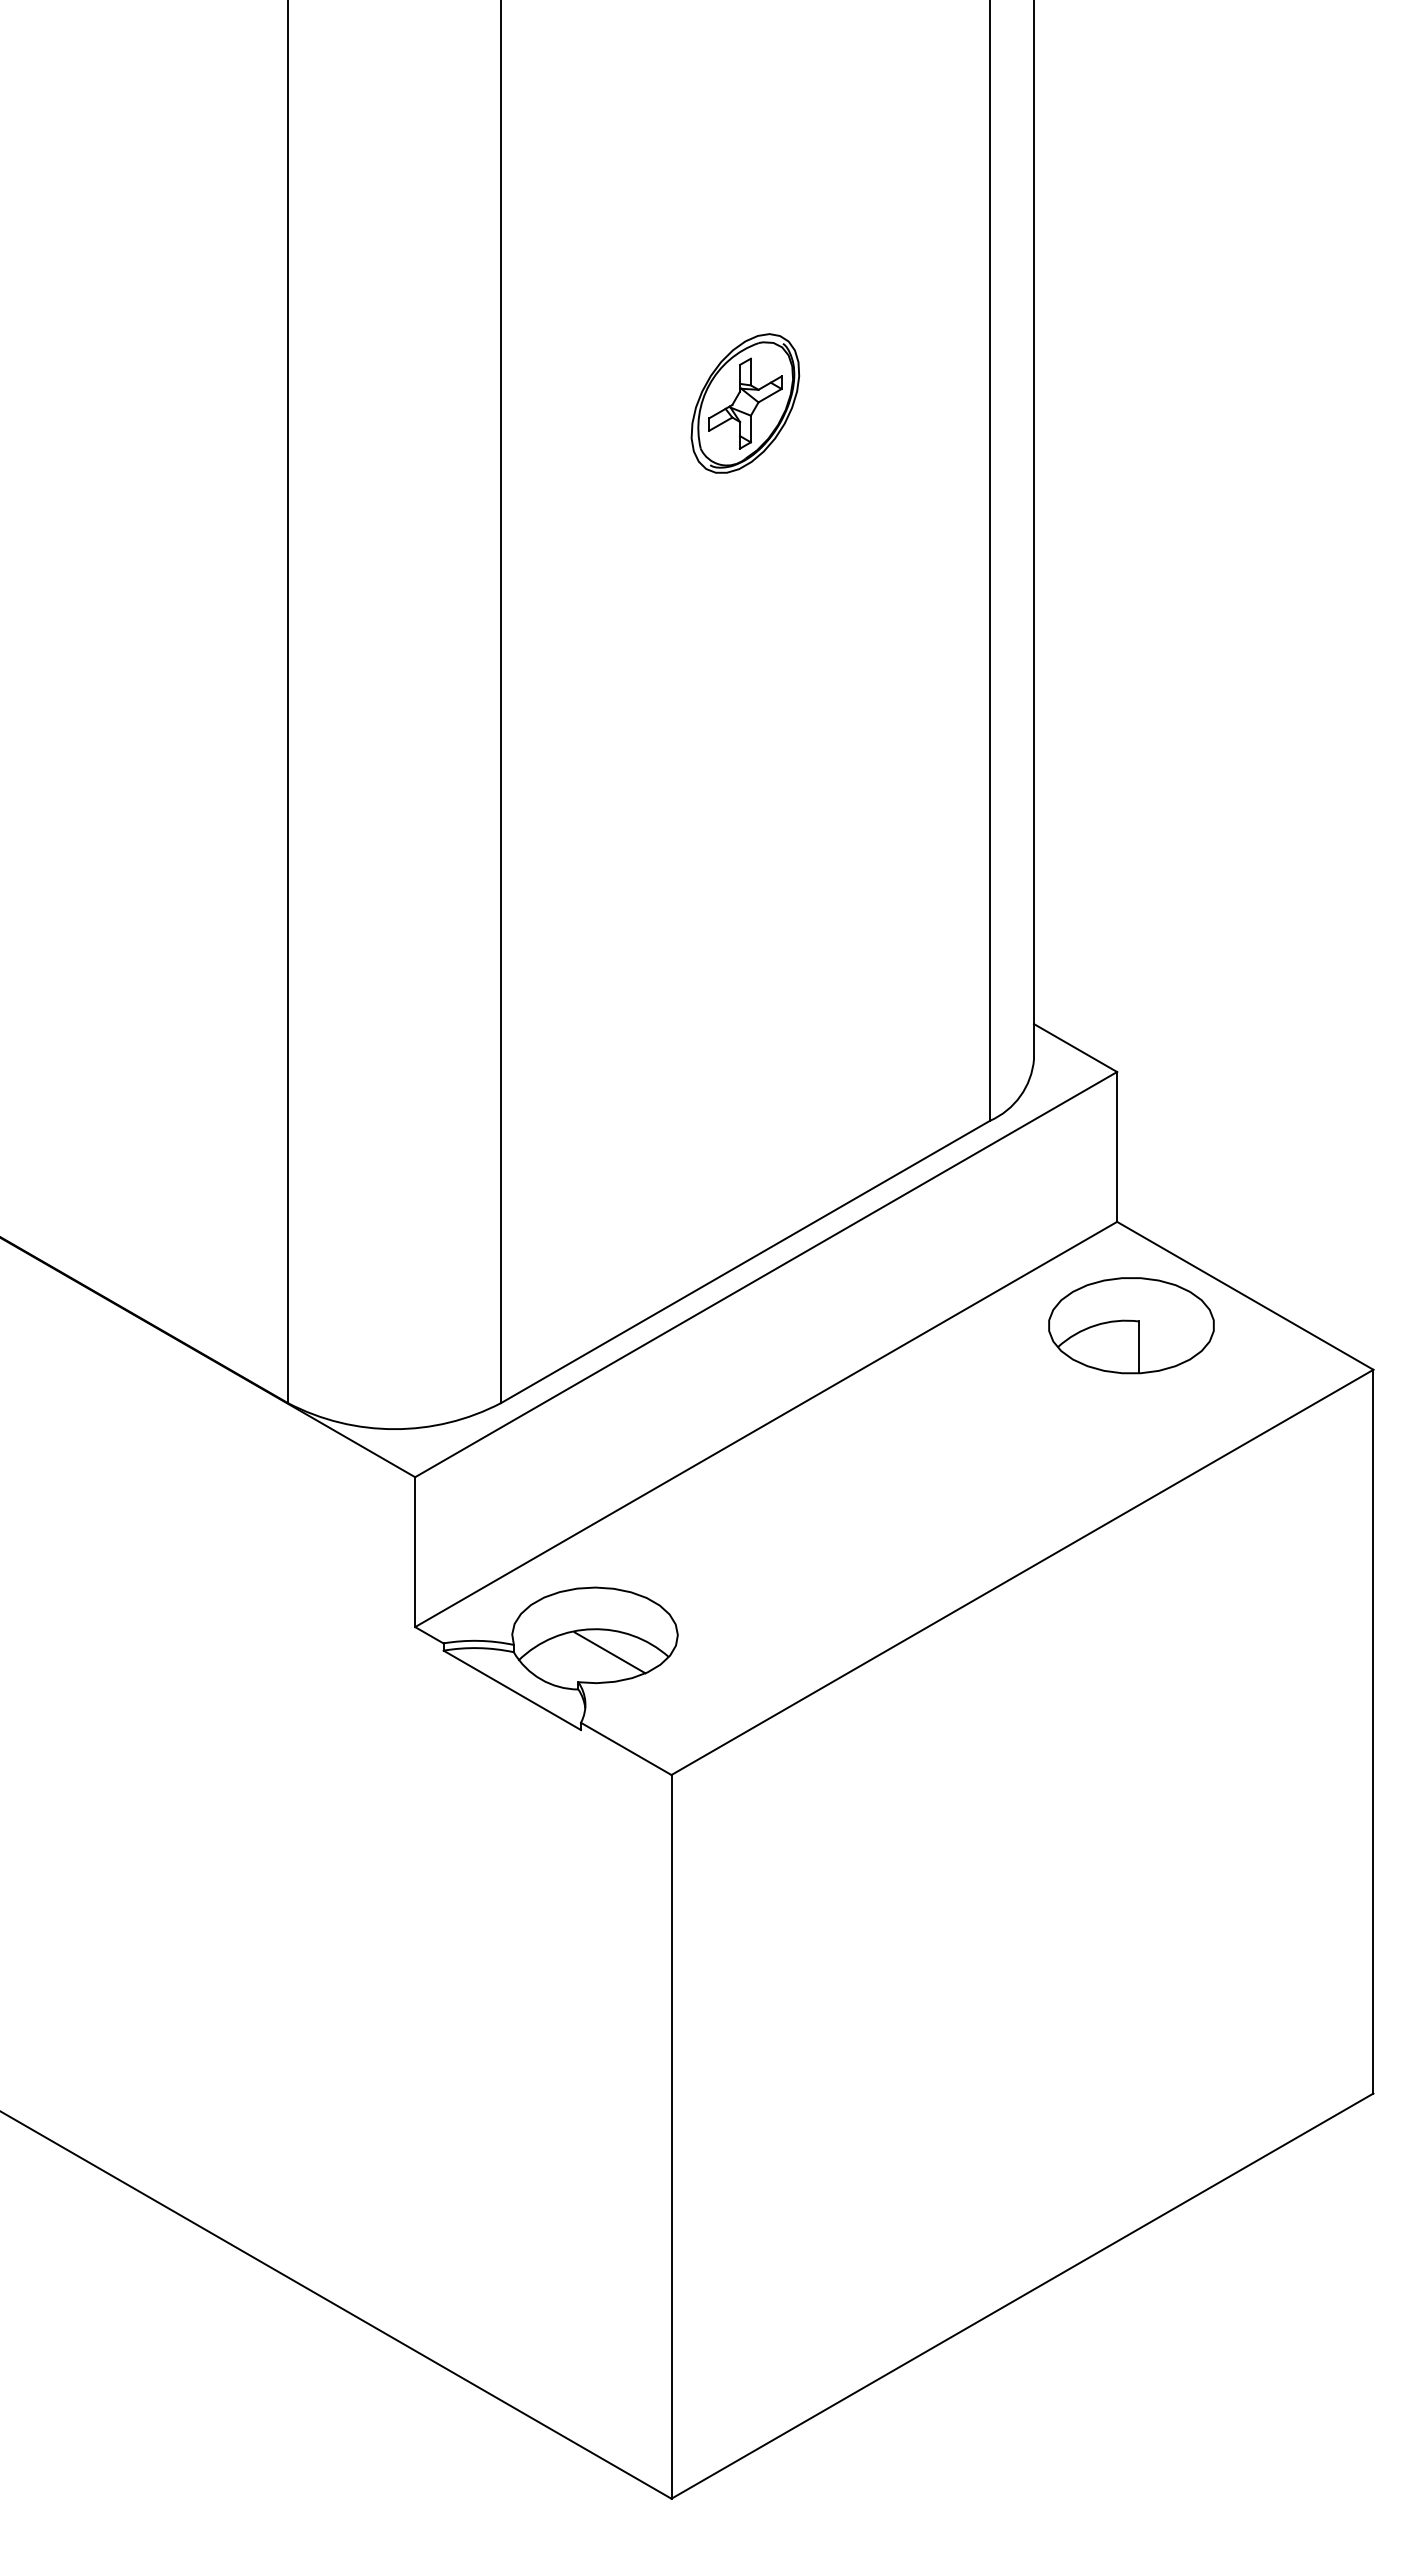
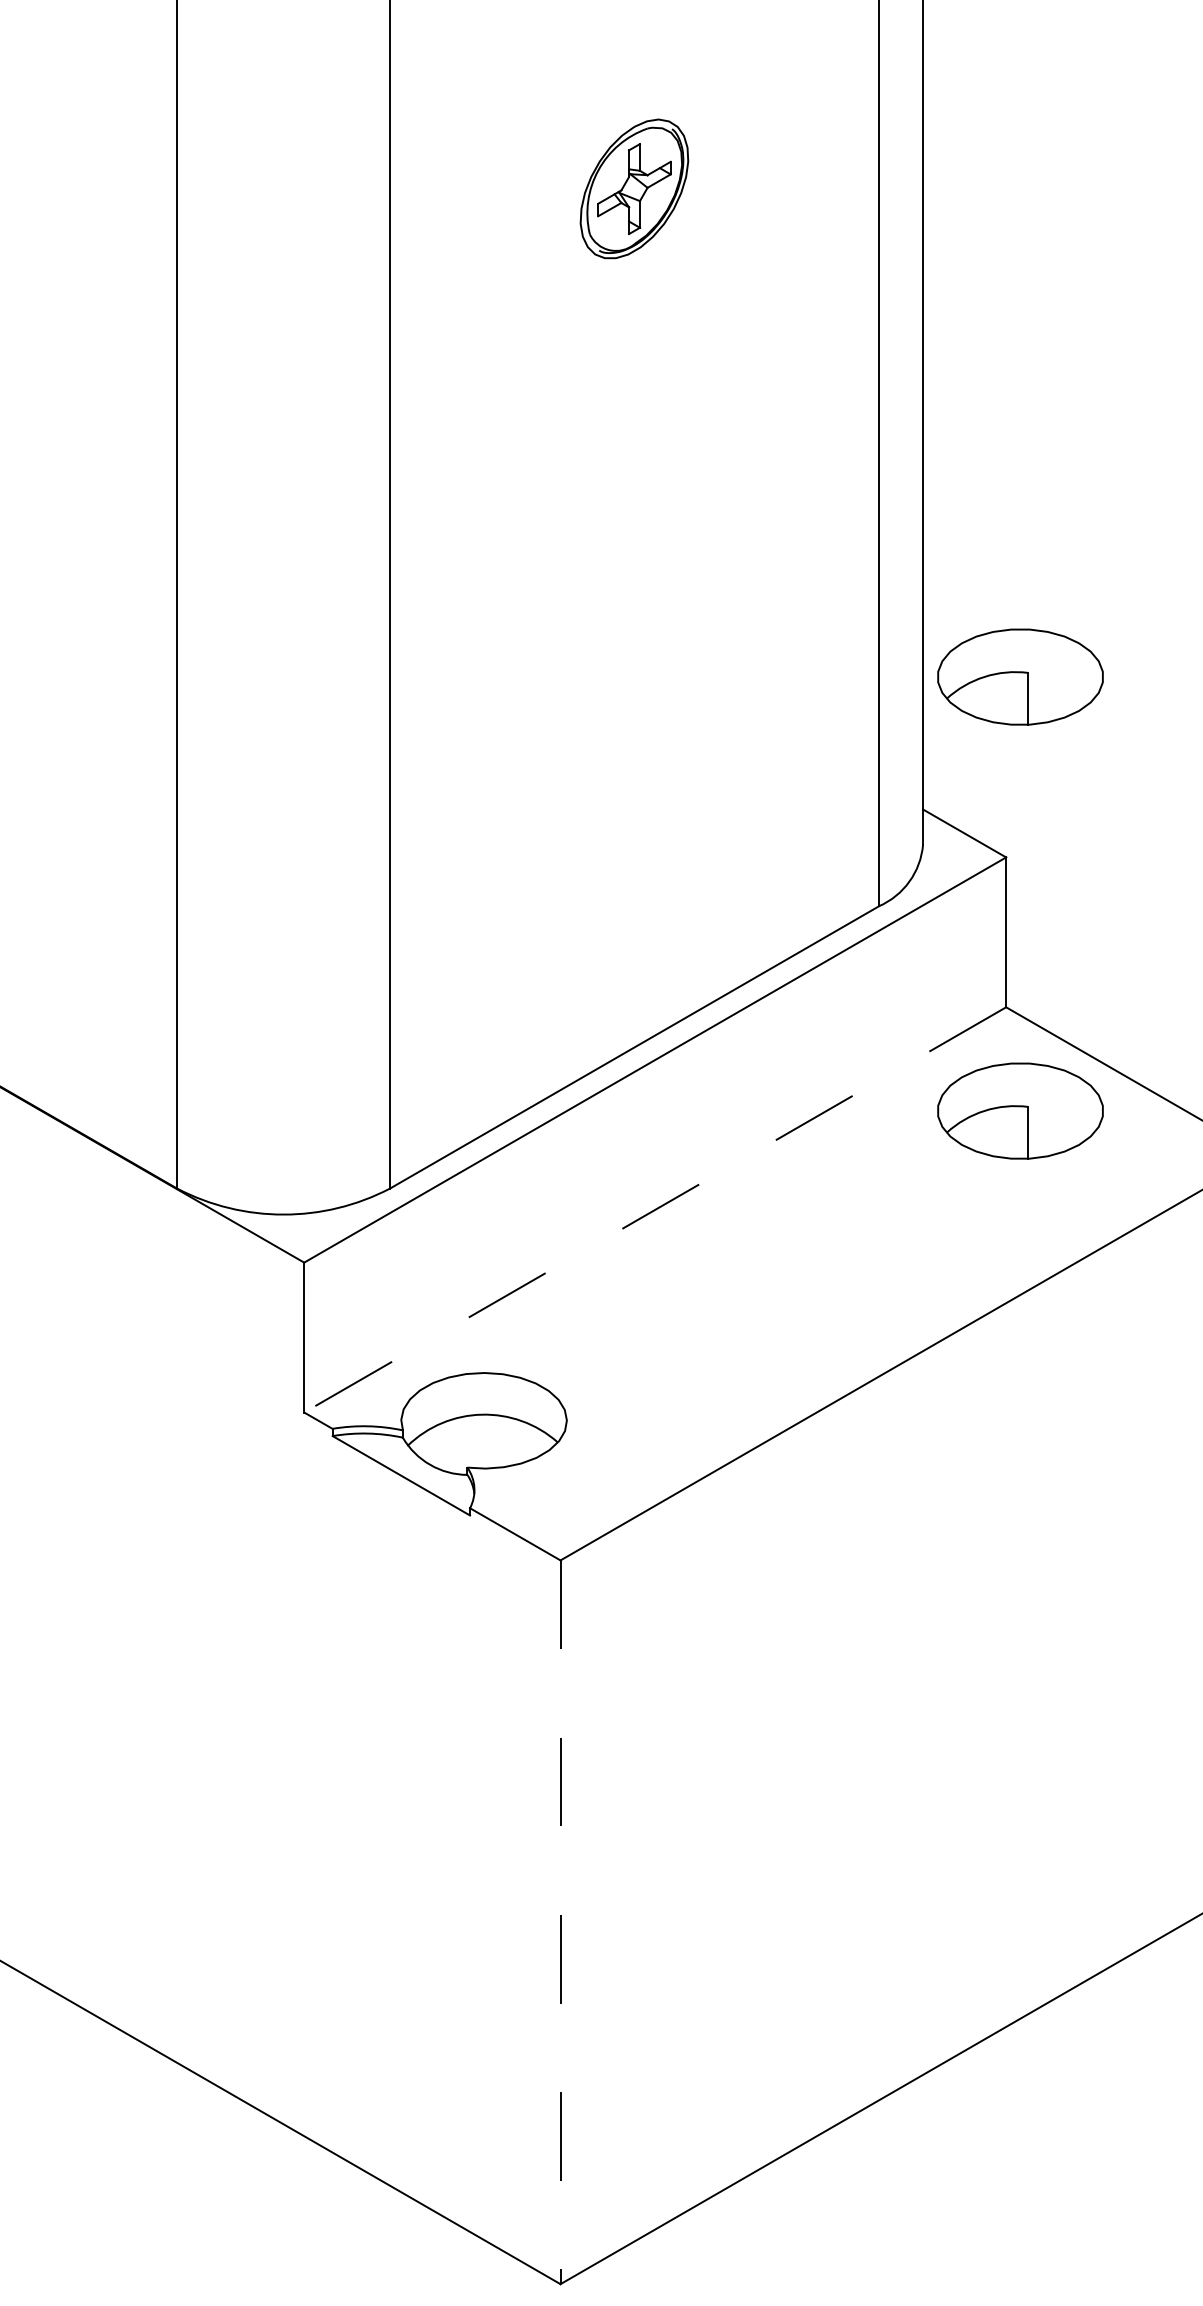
part: (1131, 891) -> (1020, 676), added
line: (765, 1424) -> (654, 1209), solid -> dashed
line: (609, 1652) -> (498, 1437), removed
line: (671, 2136) -> (560, 1921), solid -> dashed

